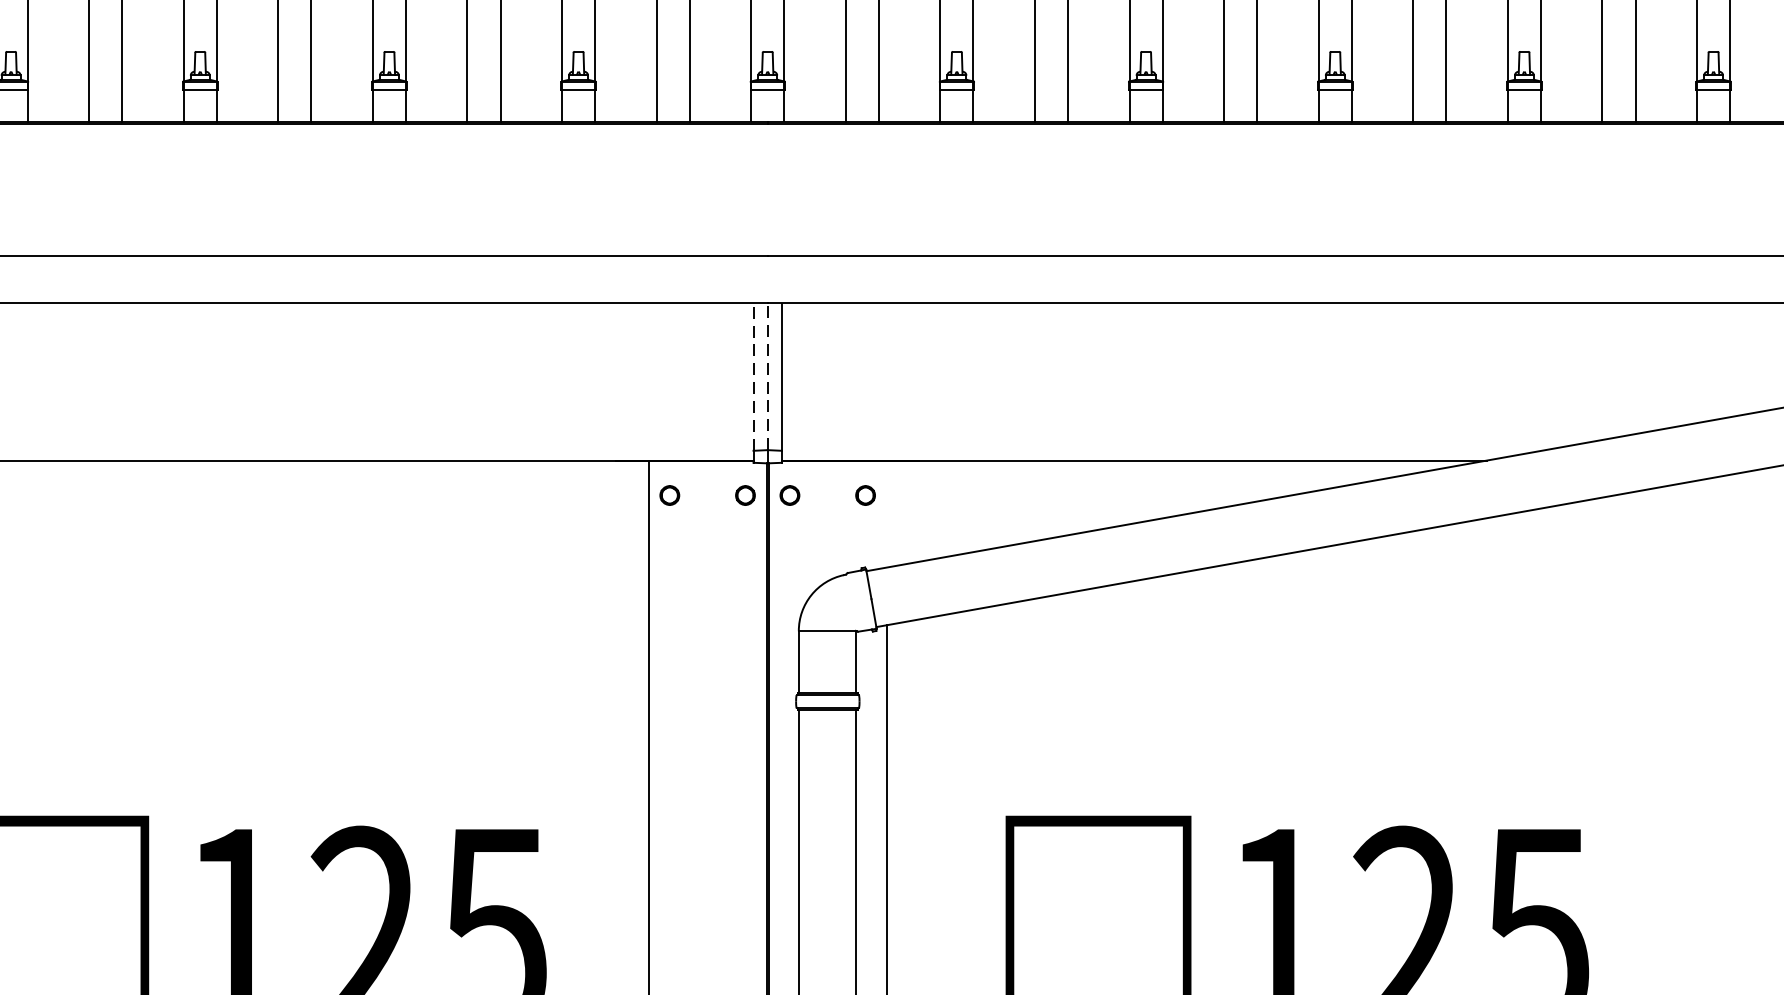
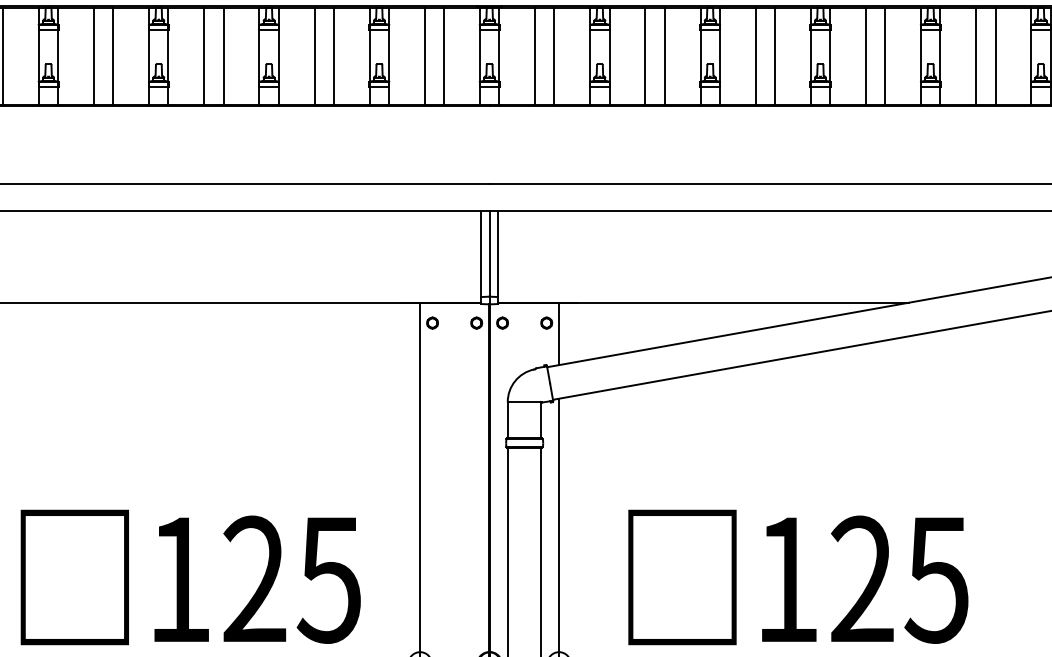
line: (753, 377) -> (481, 254), dashed -> solid
line: (767, 377) -> (489, 254), dashed -> solid
line: (887, 513) -> (559, 333), added

